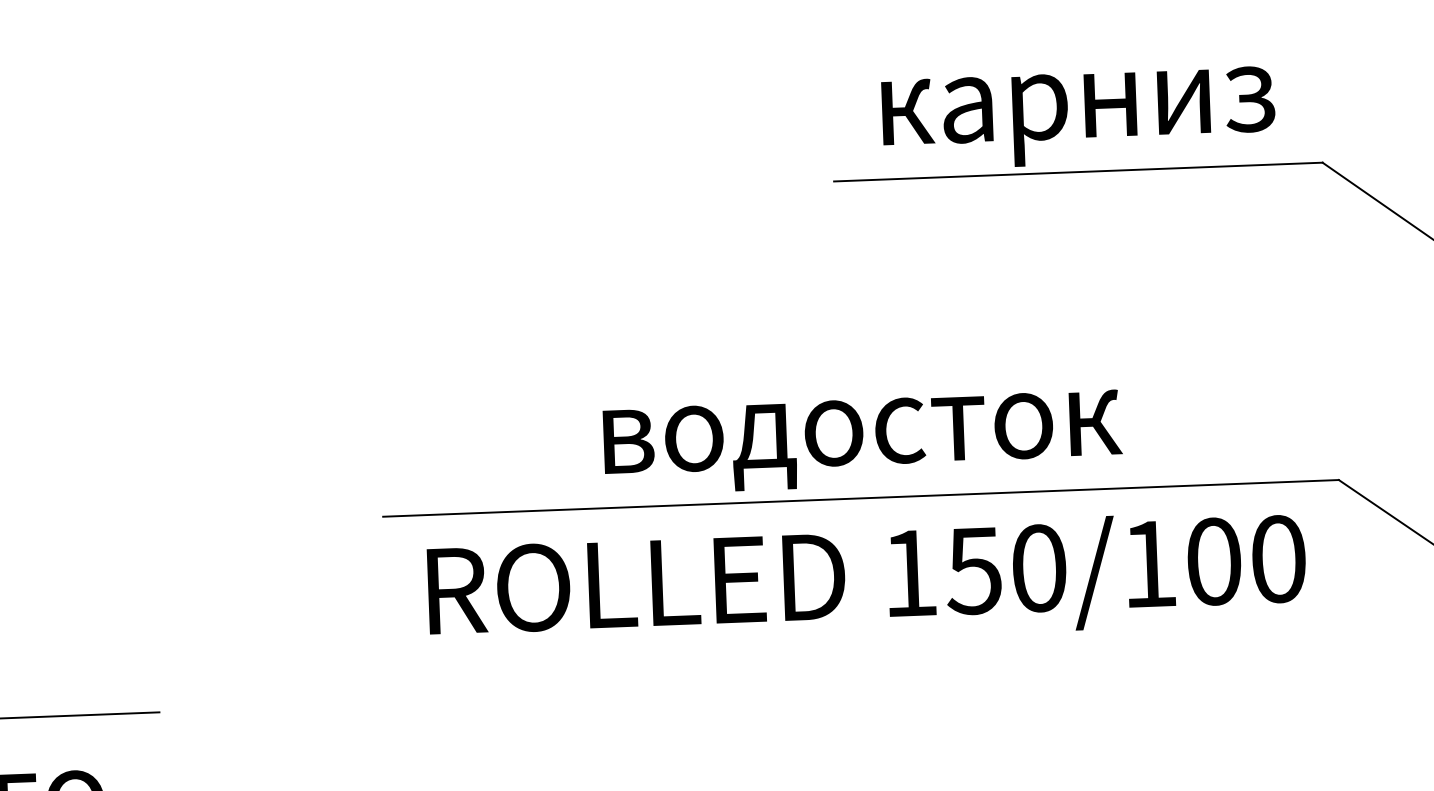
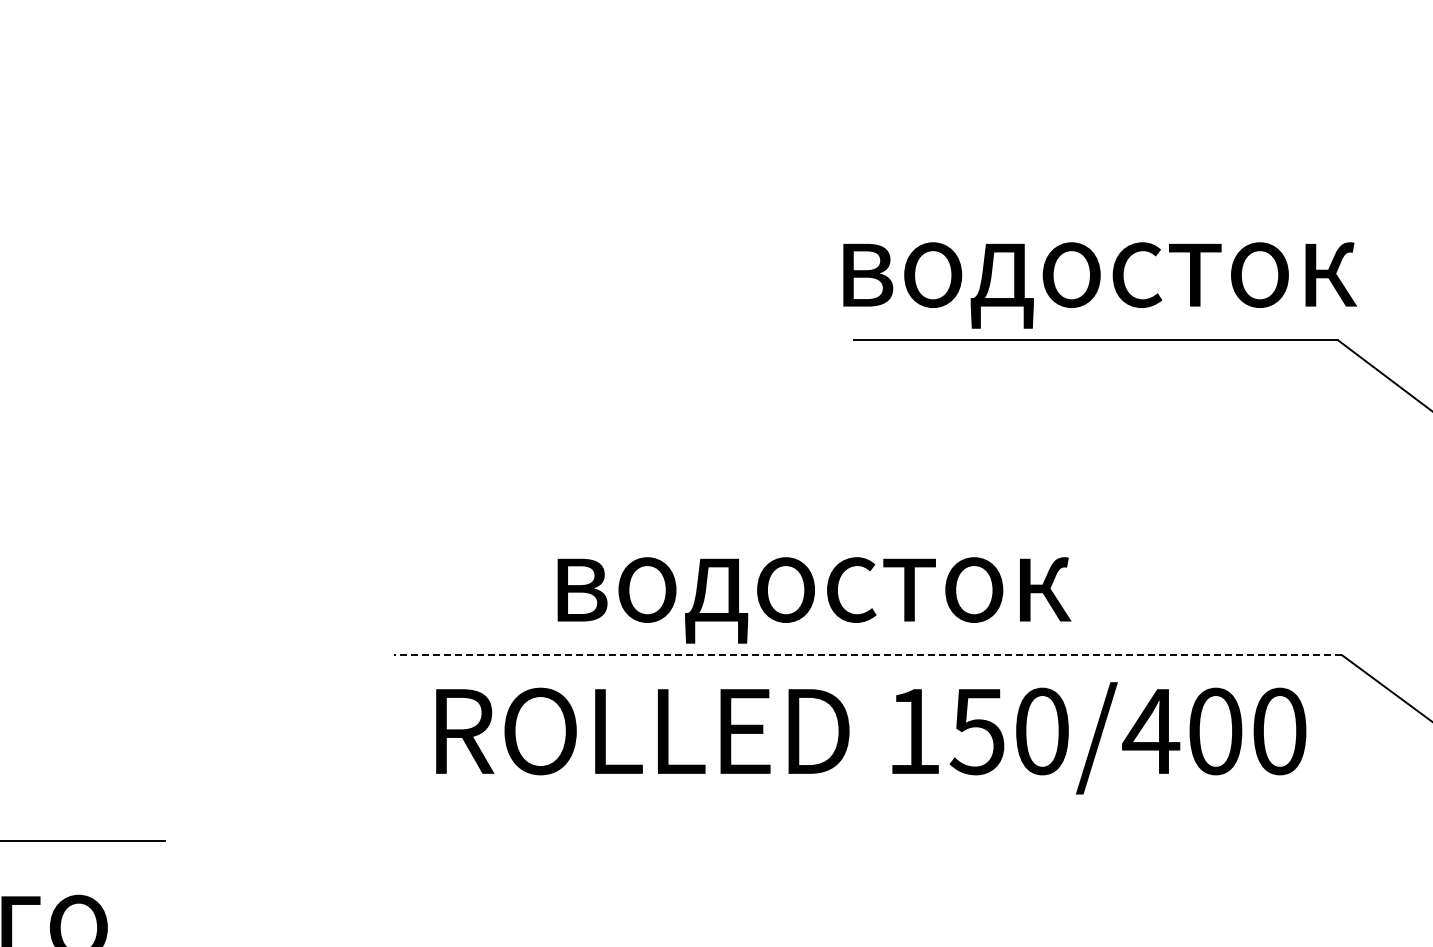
text: (1080, 118) -> (1100, 287), карниз -> водосток
text: (863, 442) -> (814, 600), moved
line: (861, 498) -> (868, 655), solid -> dashed
text: (1149, 564) -> (1151, 731), 150/100 -> 150/400

